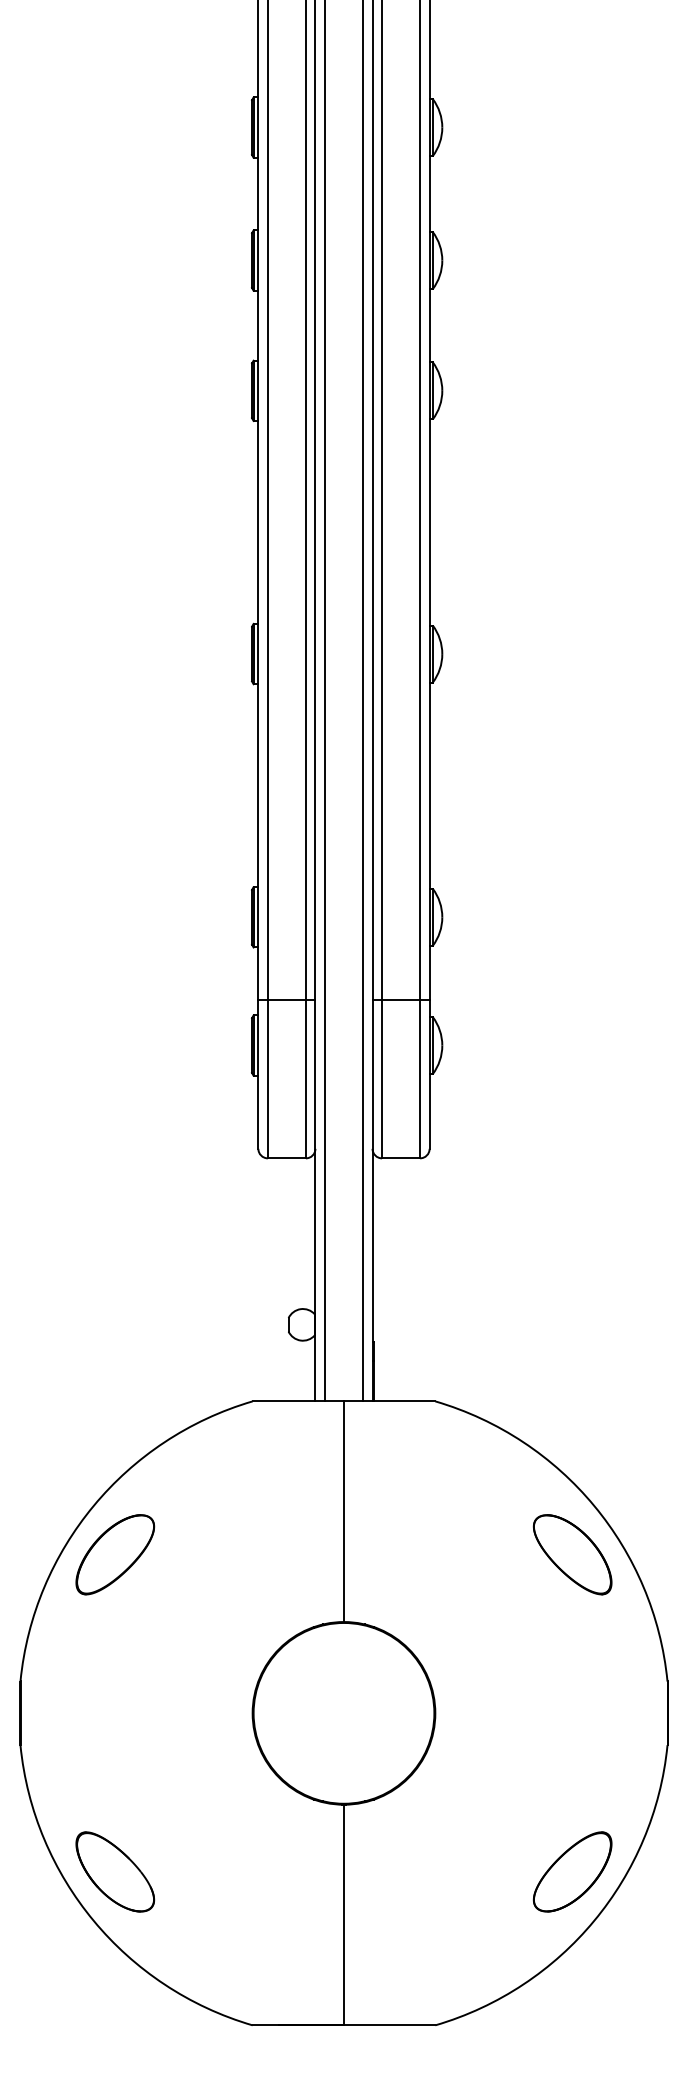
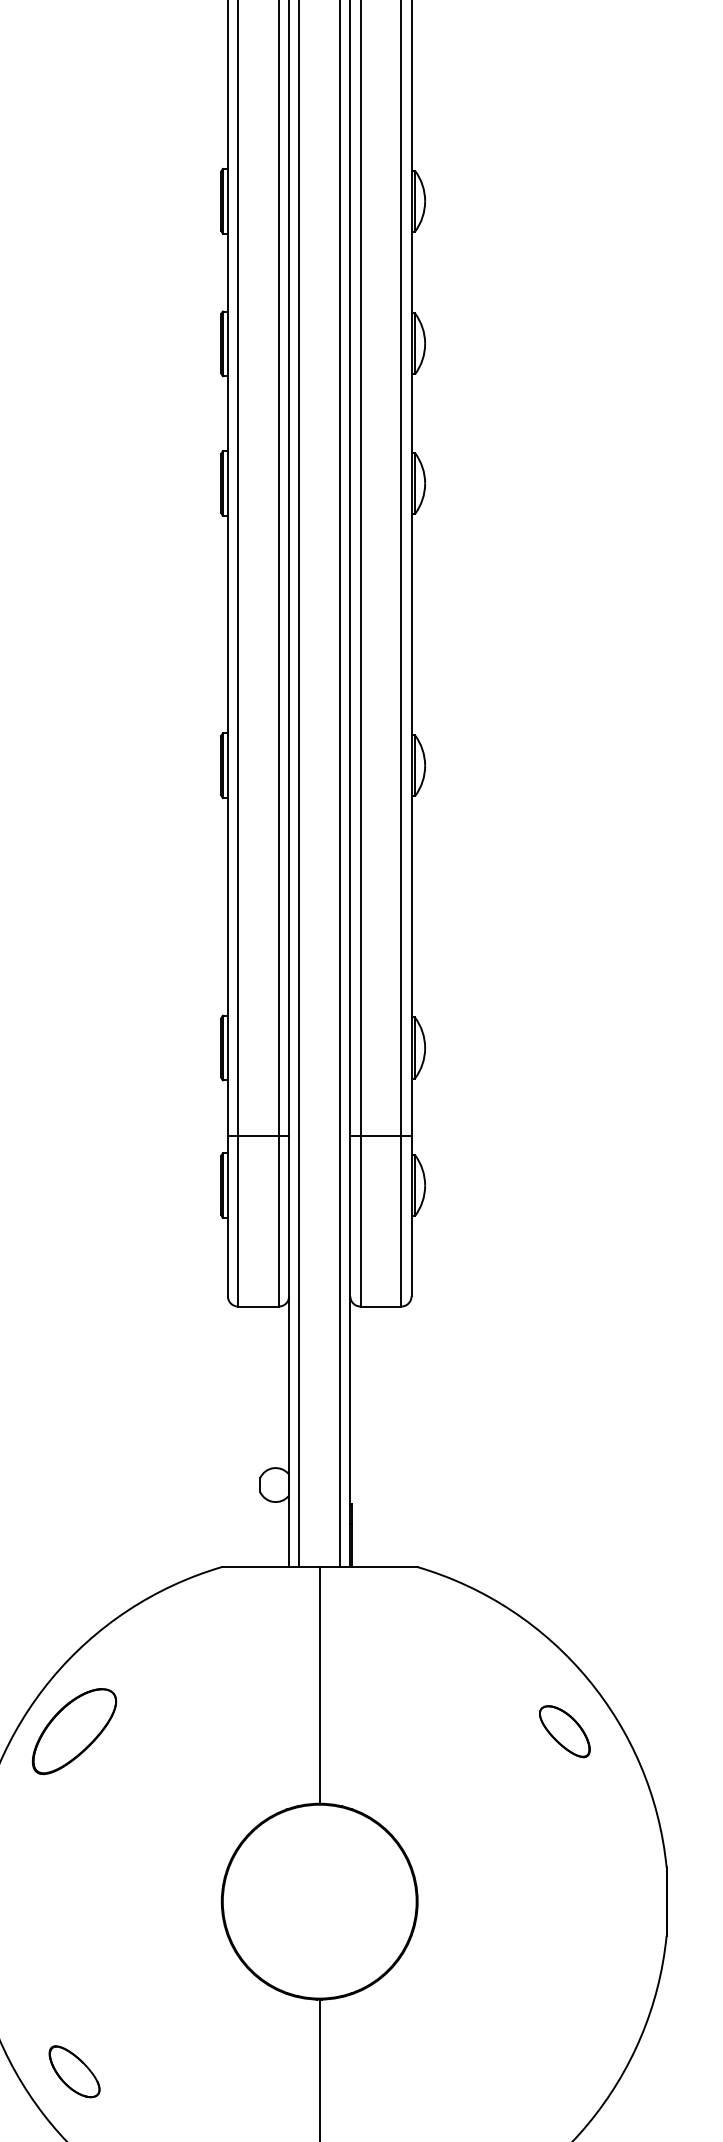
part: (572, 1554) -> (564, 1731), size x0.6
part: (115, 1871) -> (74, 2071), size x0.6
part: (572, 1871) -> (564, 2071), removed

